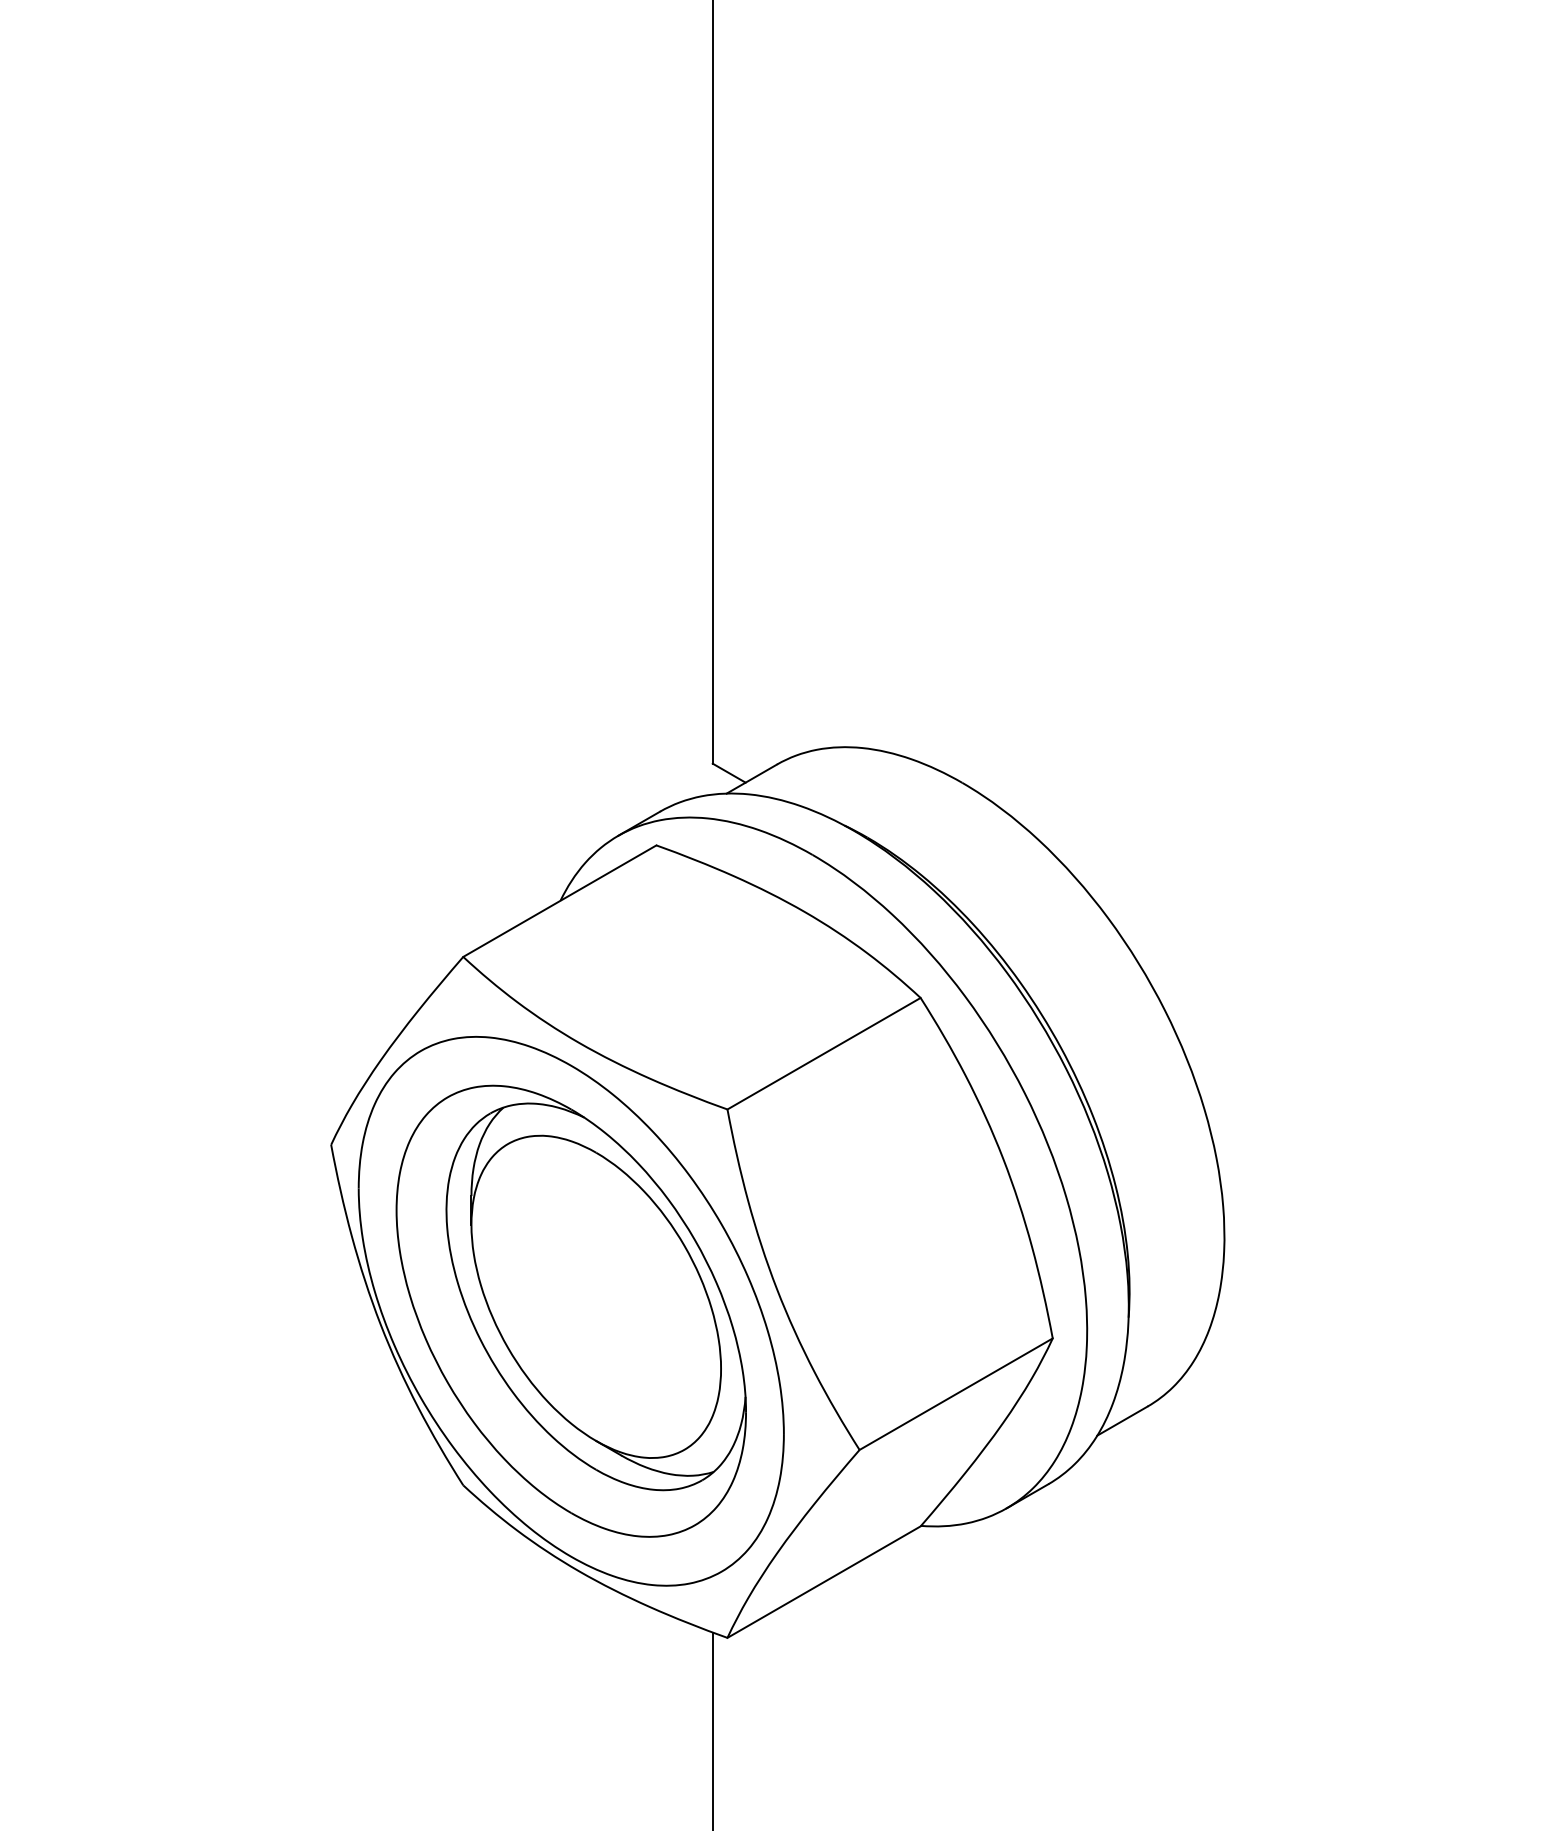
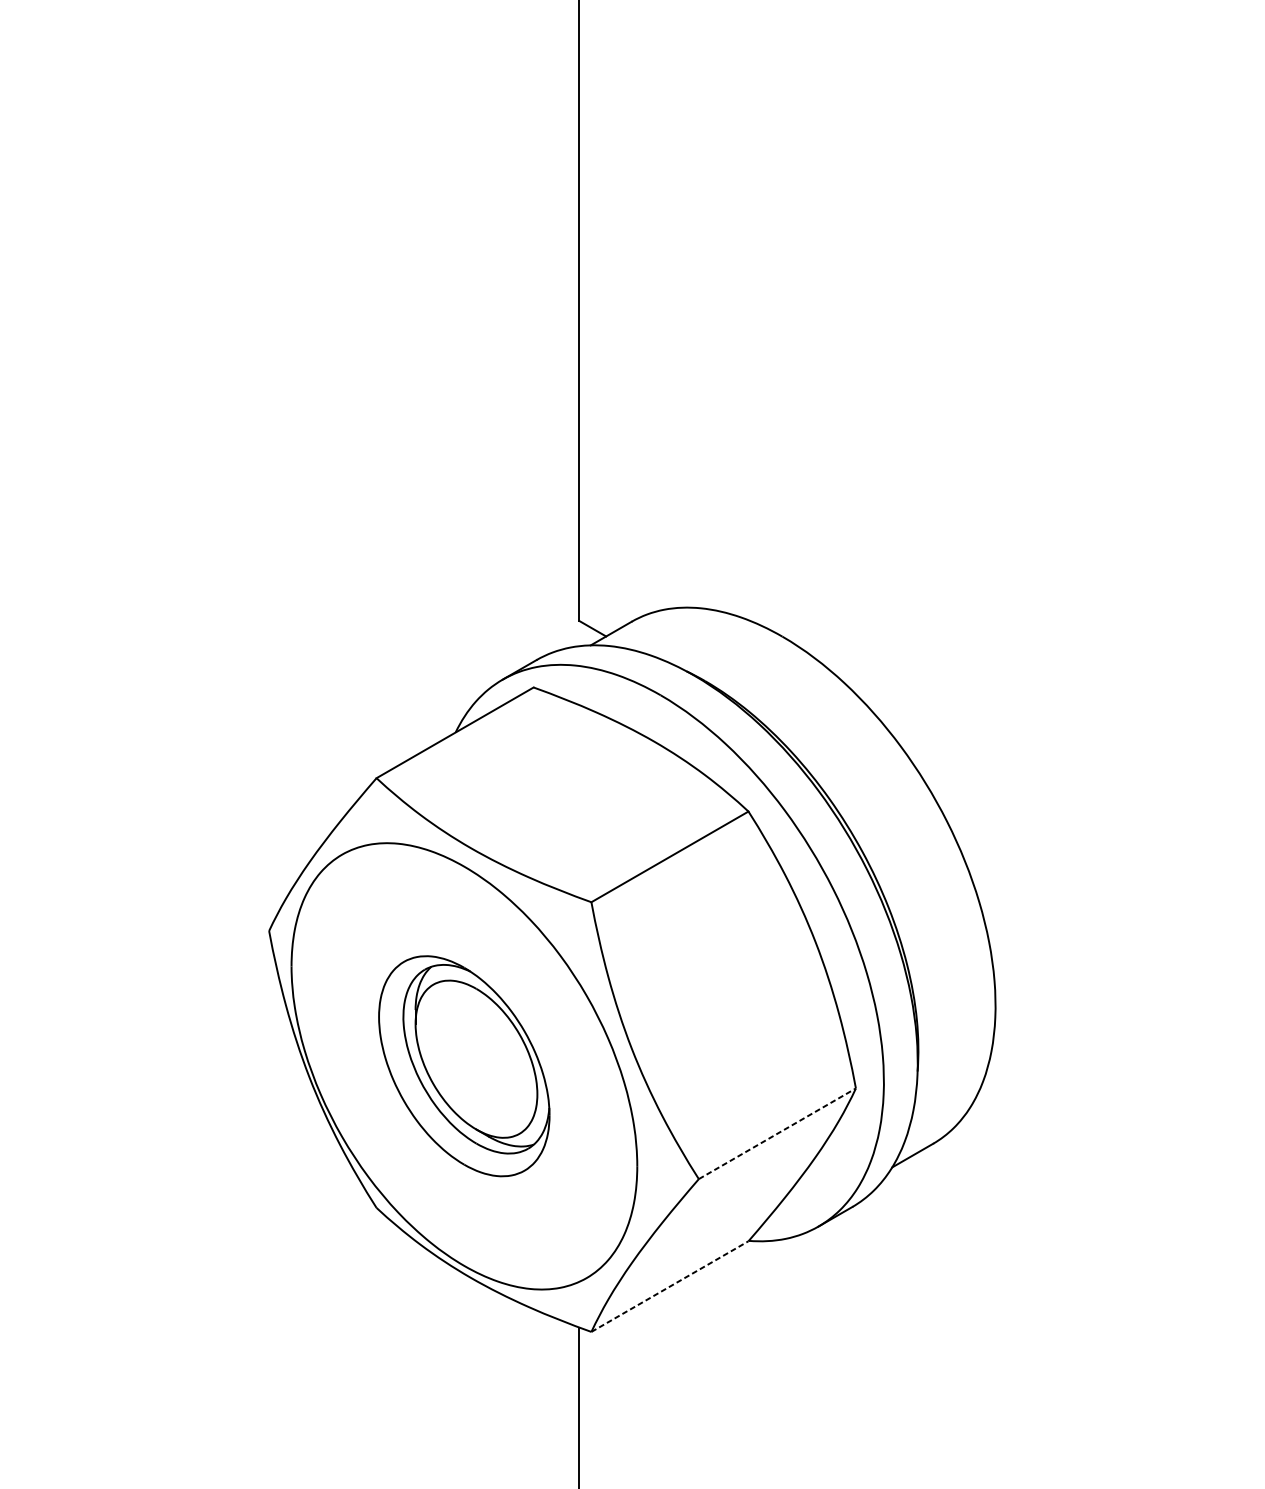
part: (570, 1310) -> (463, 1065), size x0.6
line: (956, 1394) -> (777, 1134), solid -> dashed
line: (824, 1582) -> (670, 1286), solid -> dashed

